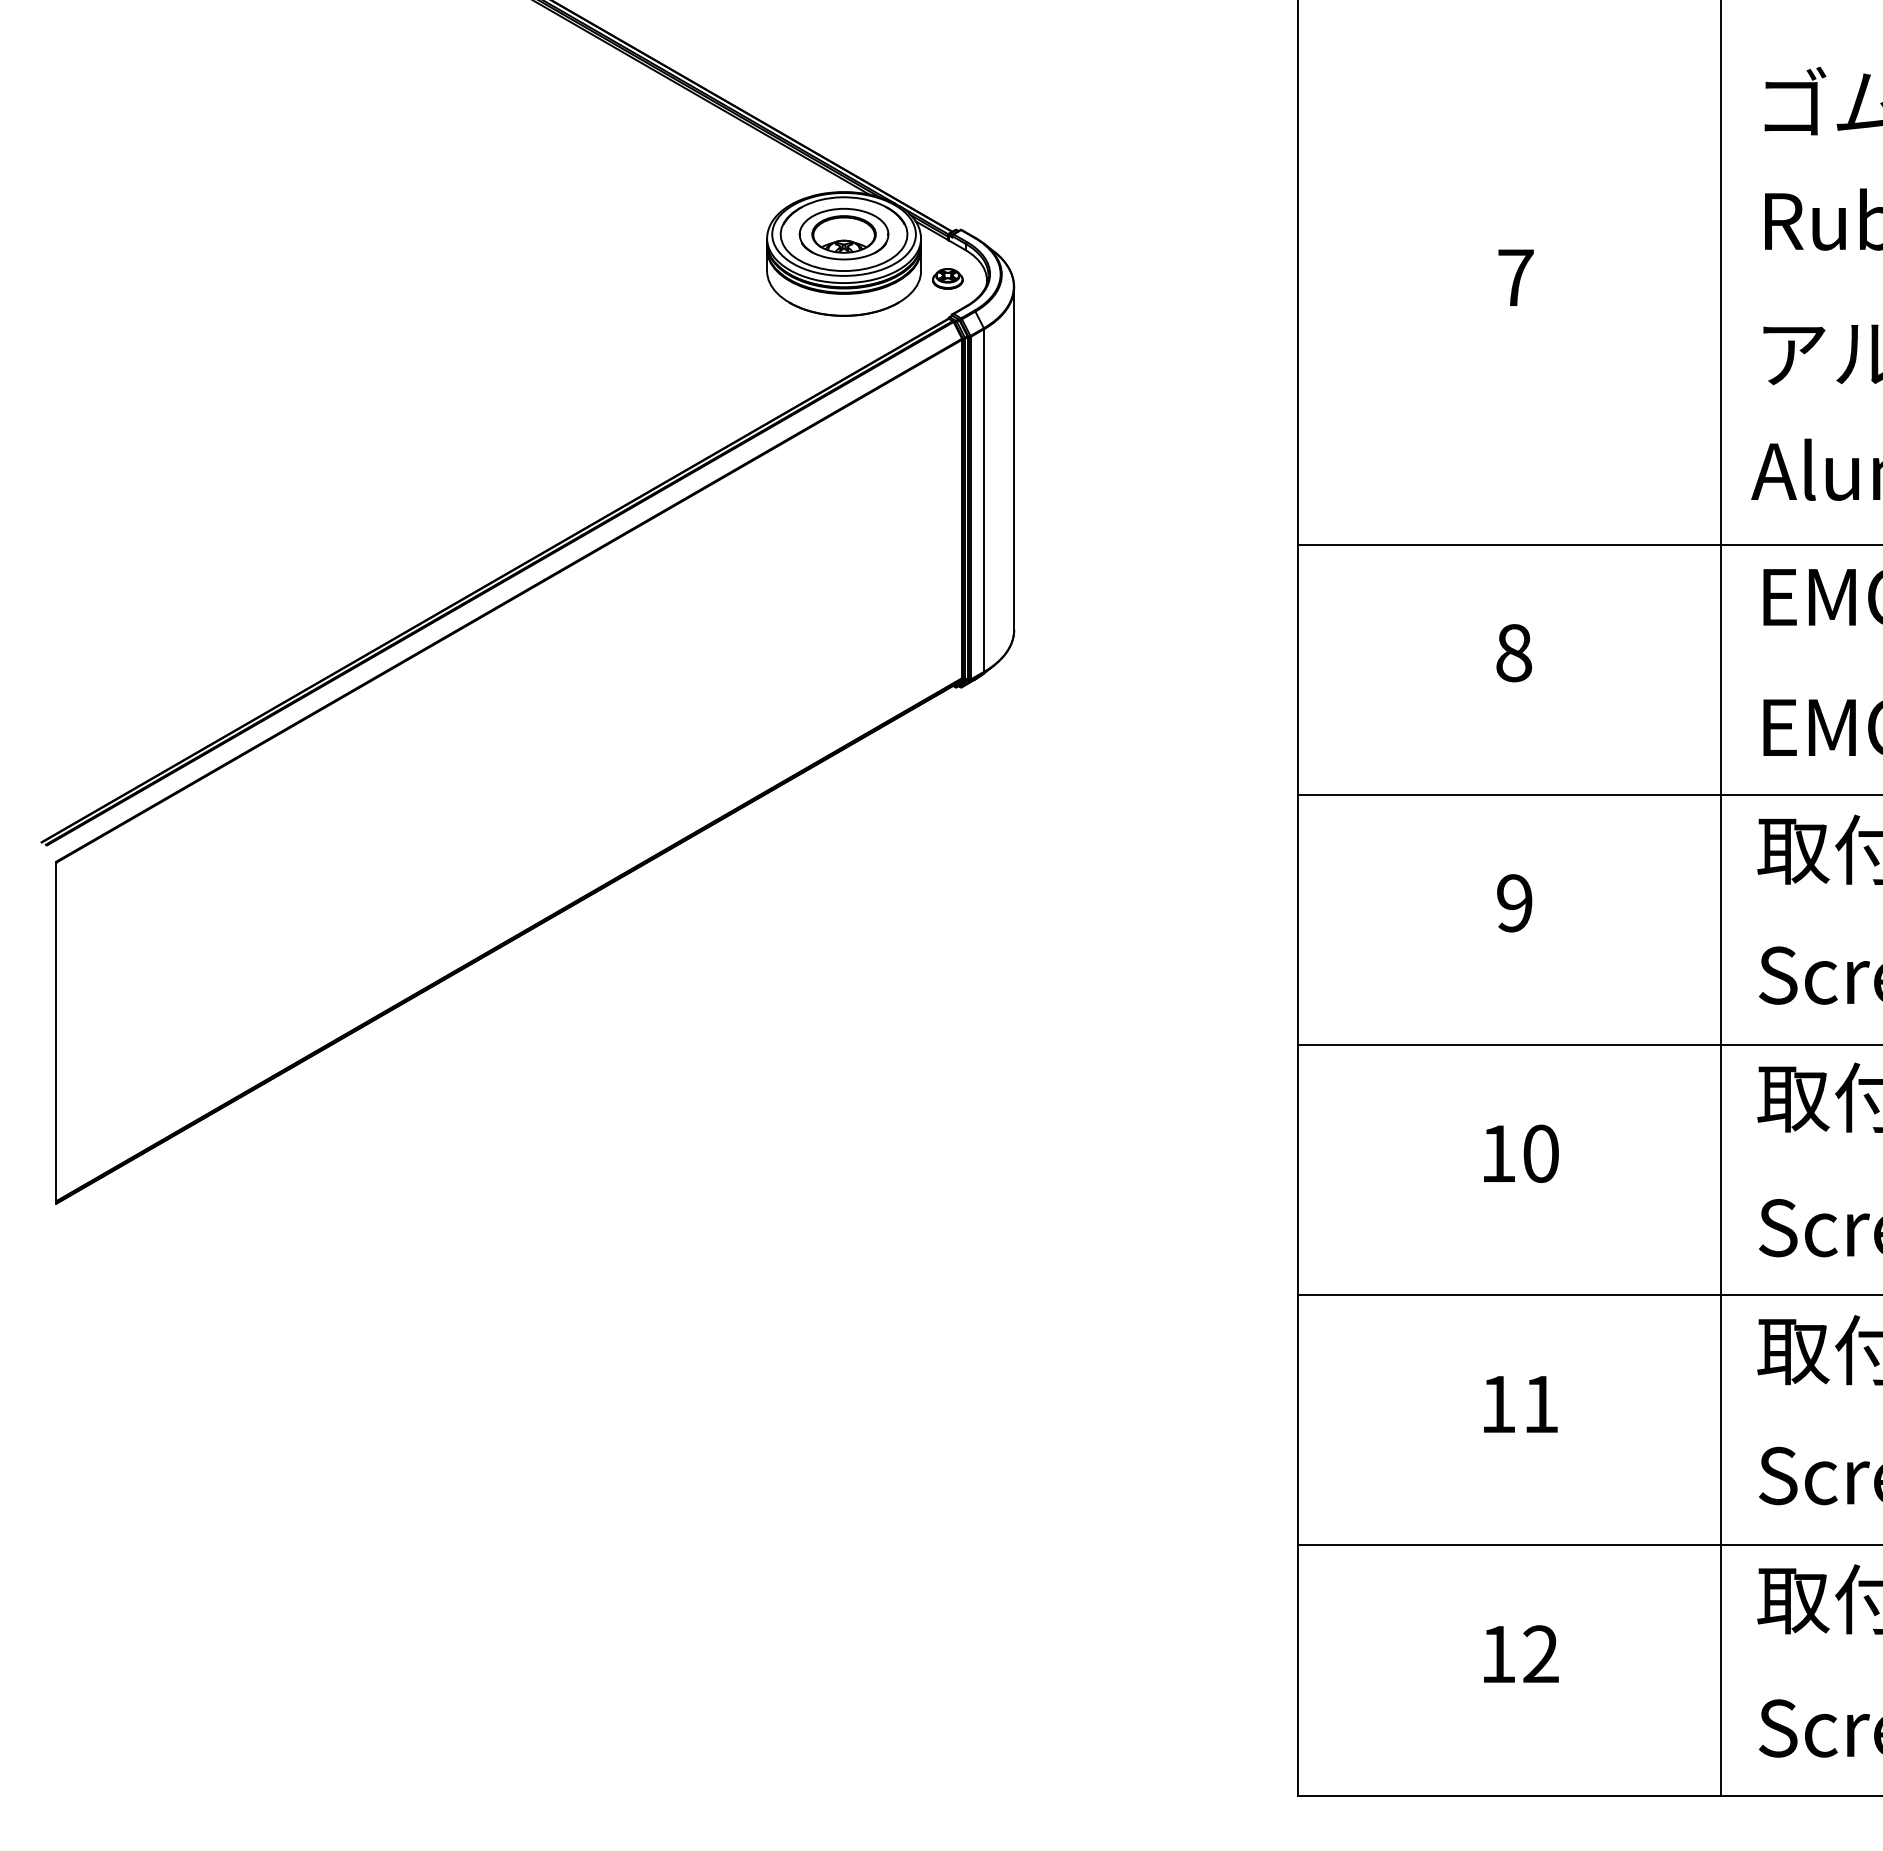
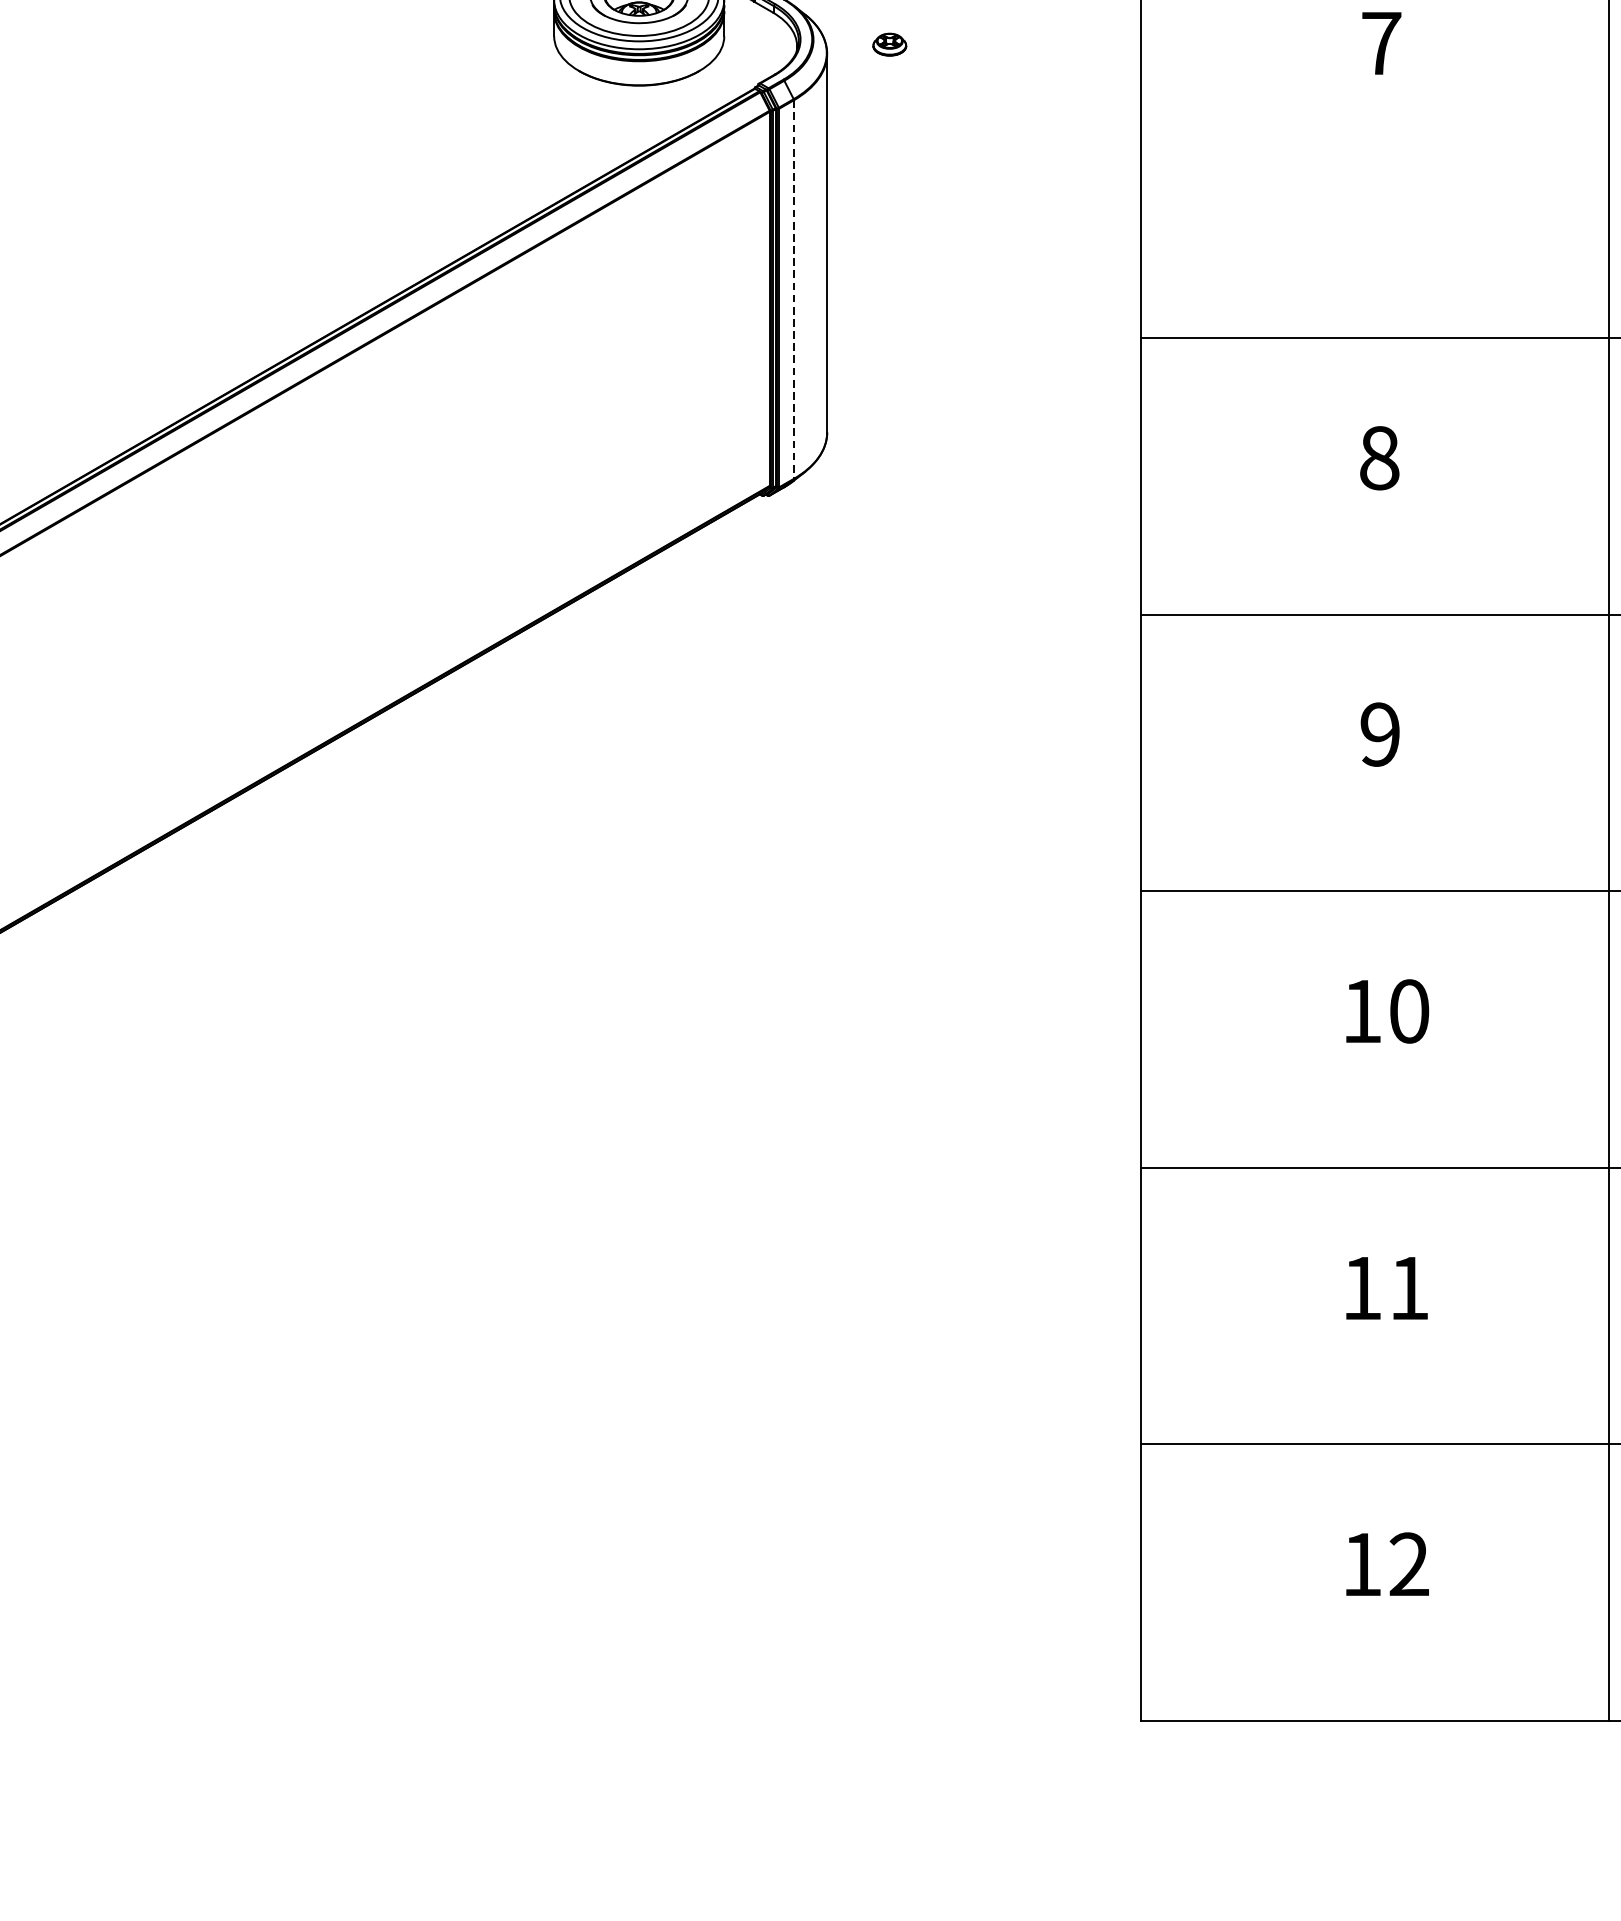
part: (947, 278) -> (889, 44), moved
line: (984, 500) -> (794, 289), solid -> dashed

